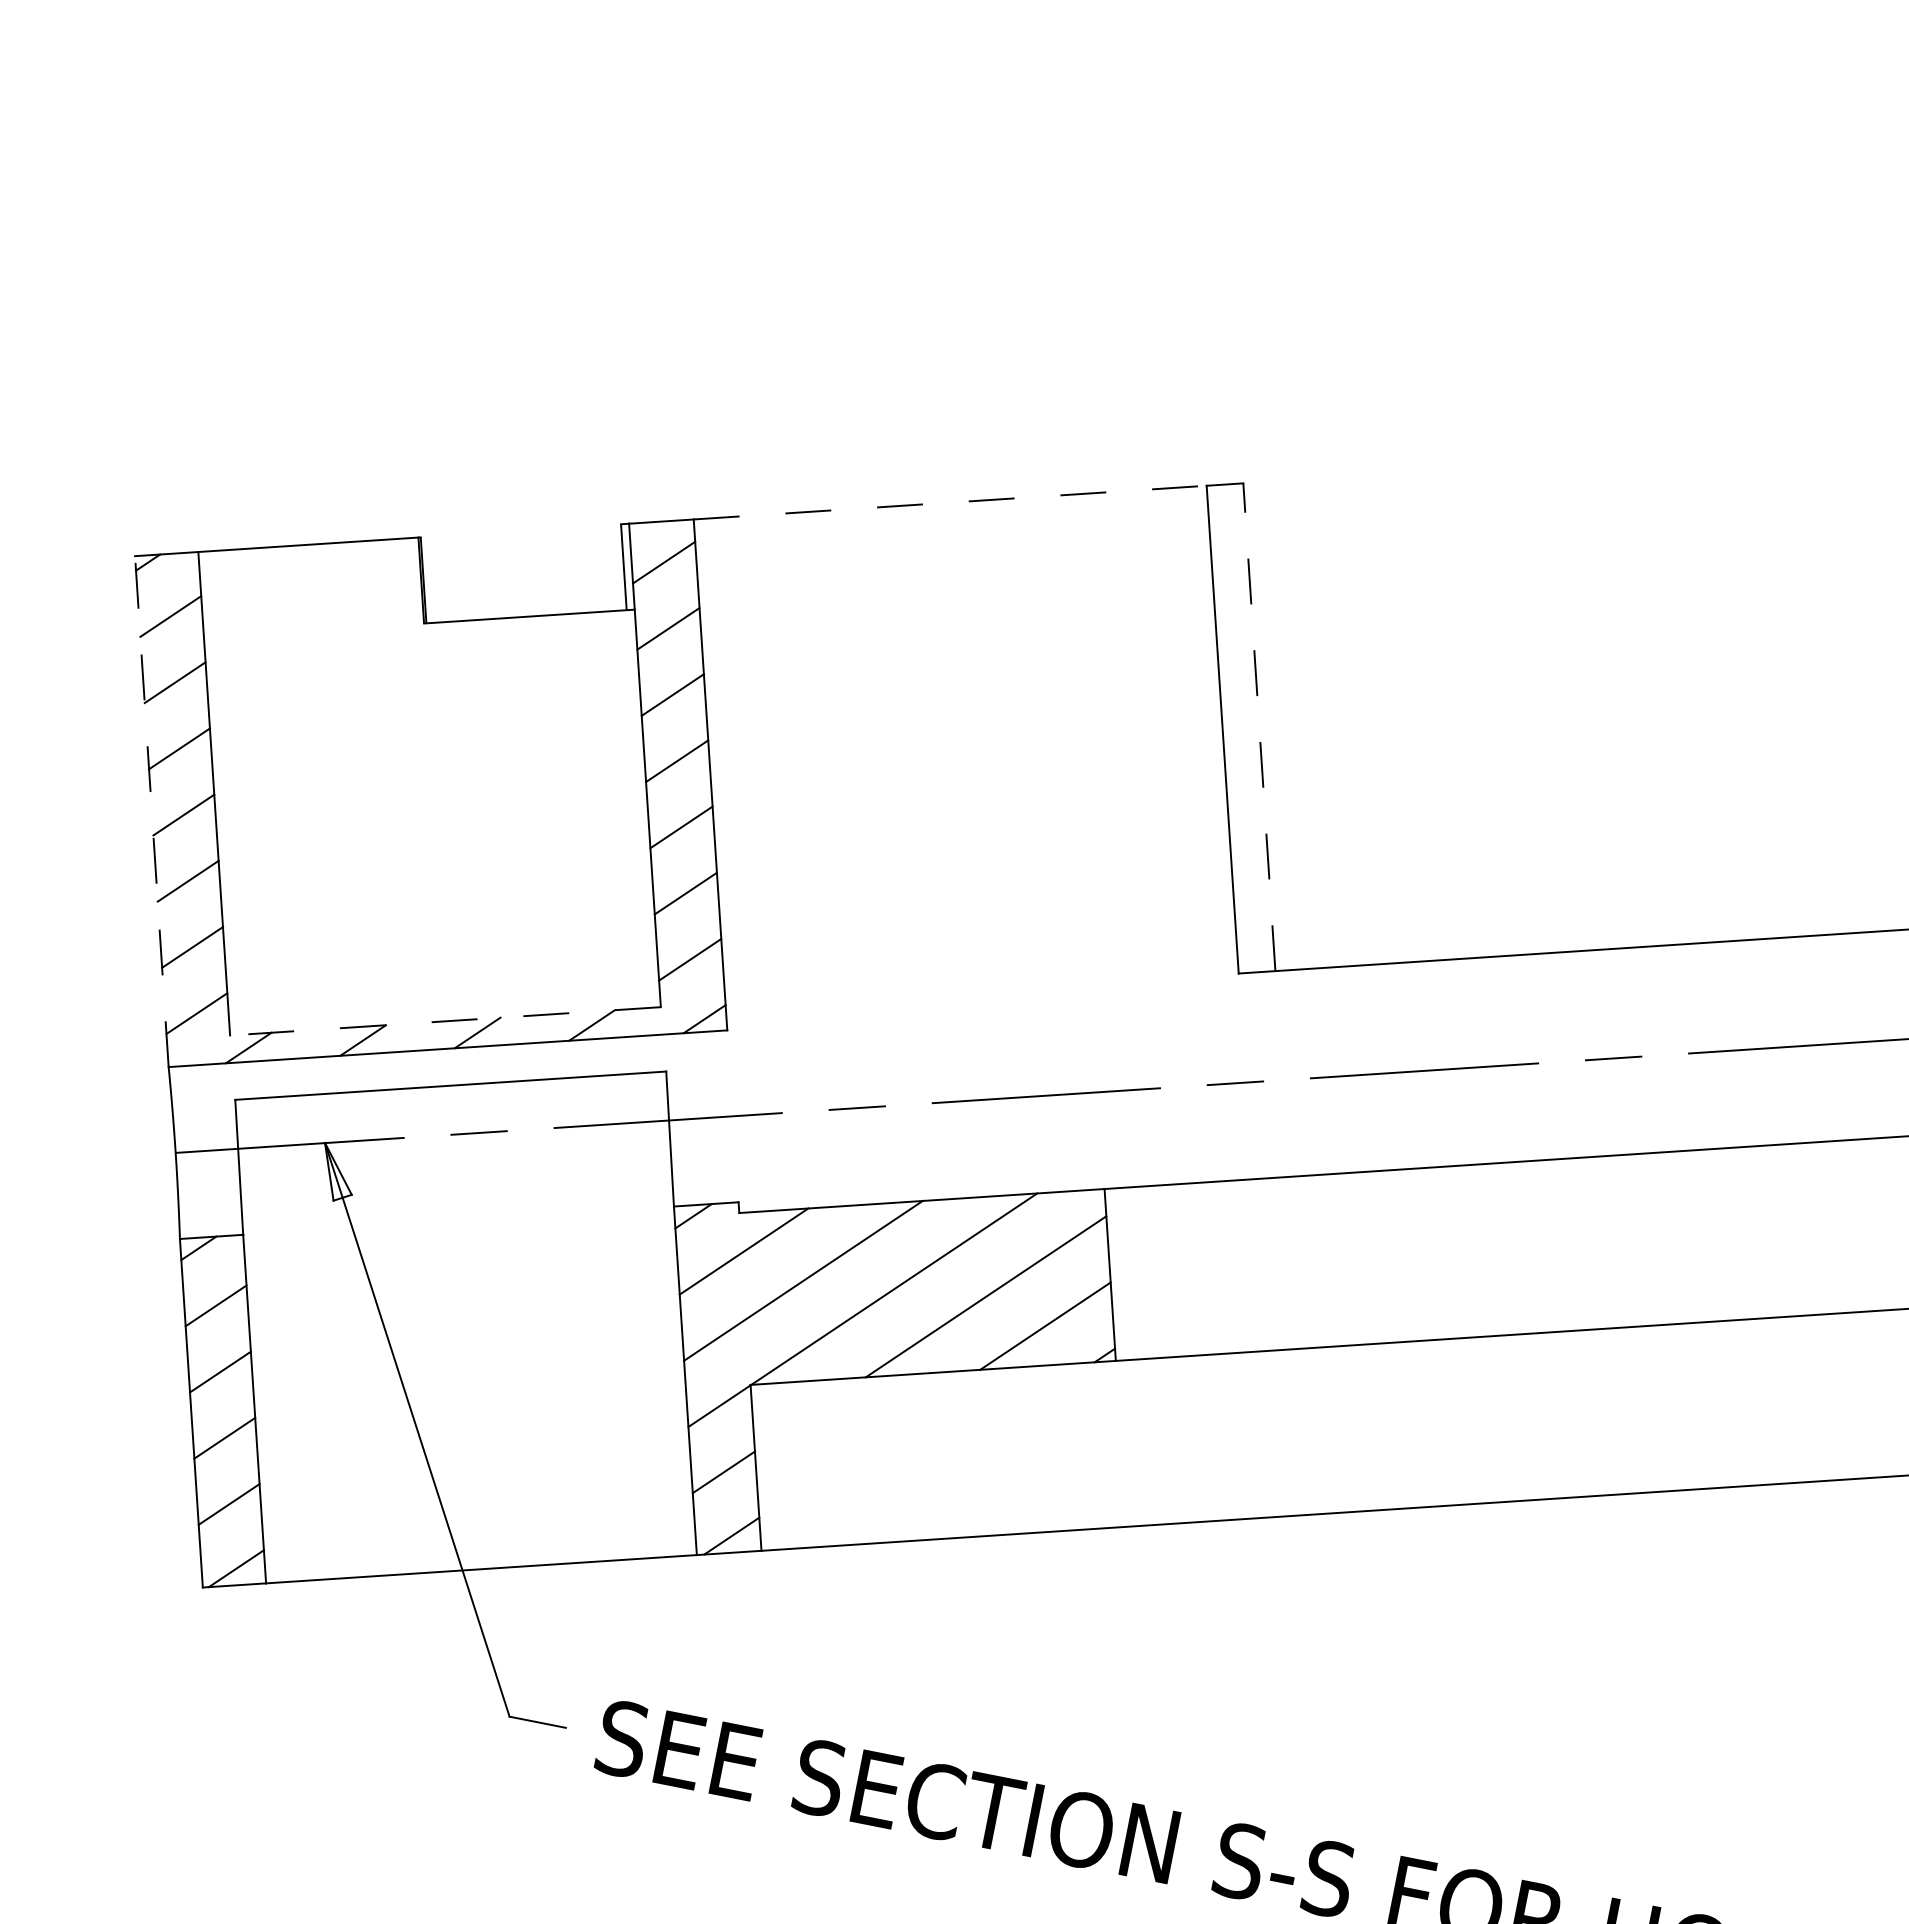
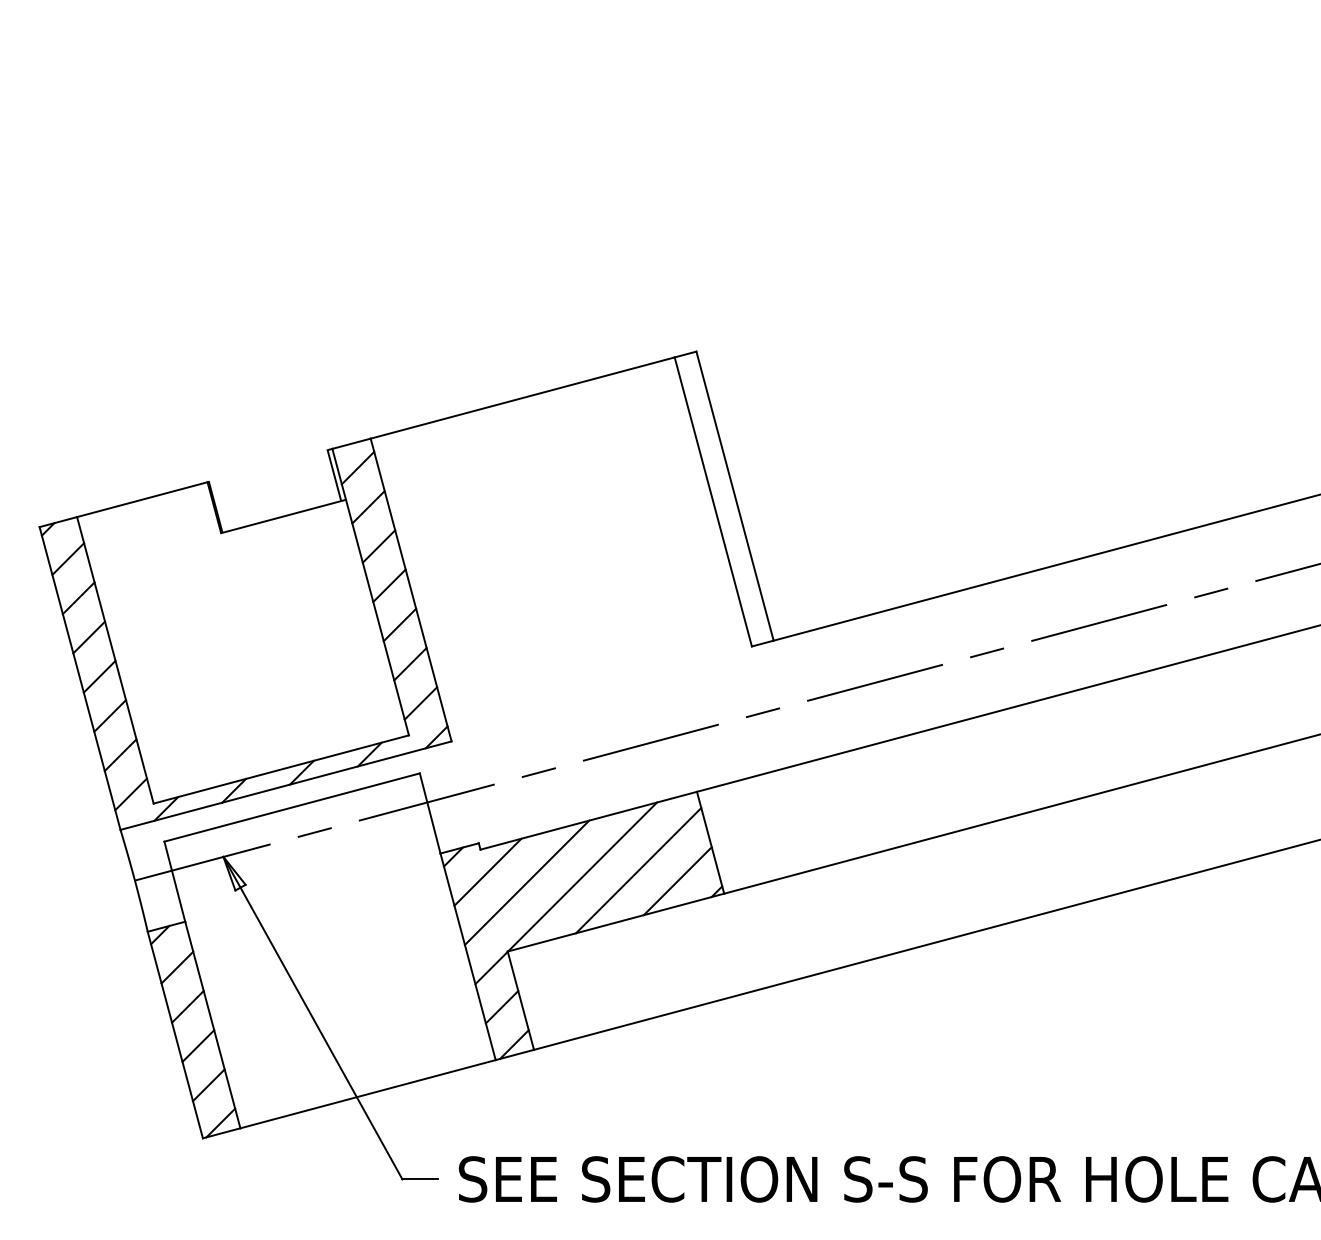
line: (951, 502) -> (523, 397), dashed -> solid
line: (1259, 727) -> (735, 496), dashed -> solid
line: (152, 811) -> (80, 678), dashed -> solid
line: (444, 1021) -> (280, 769), dashed -> solid

